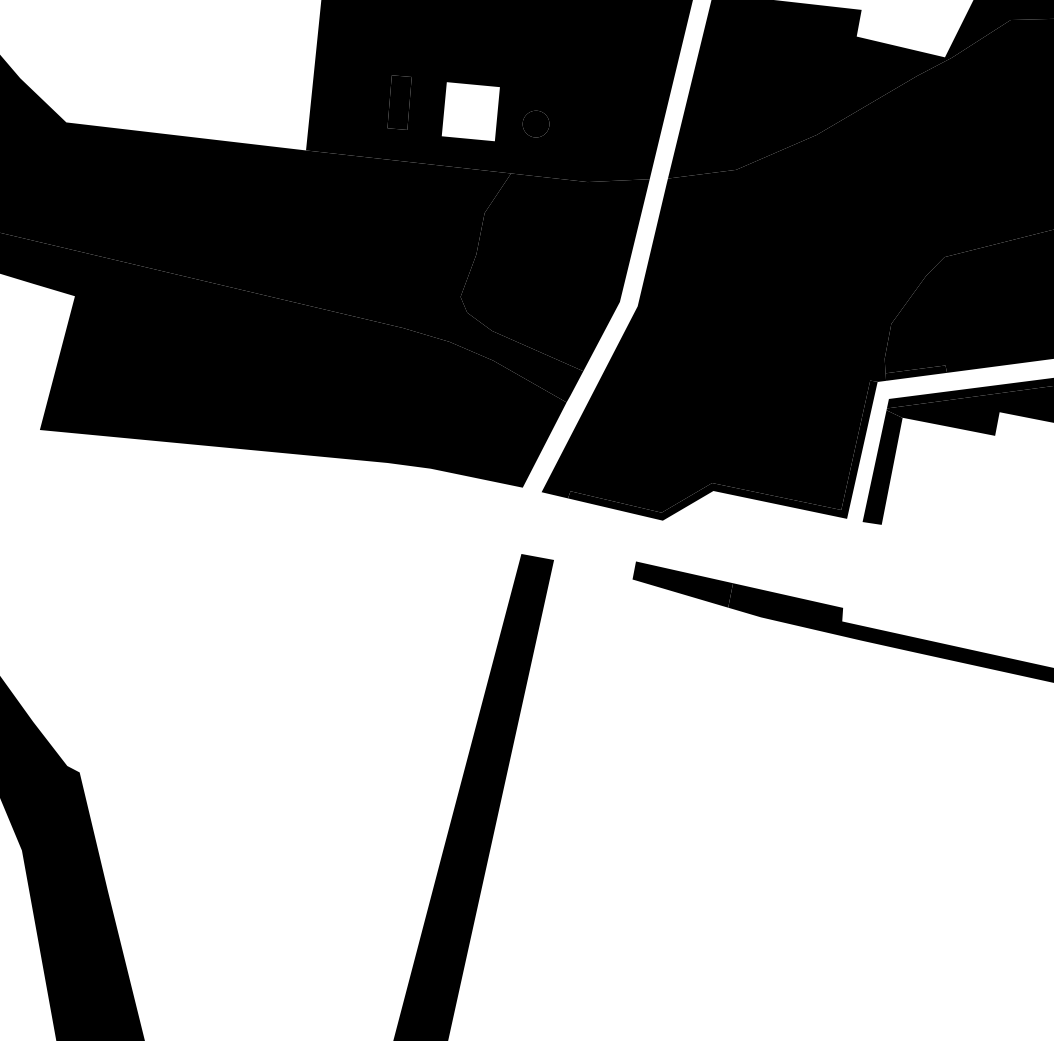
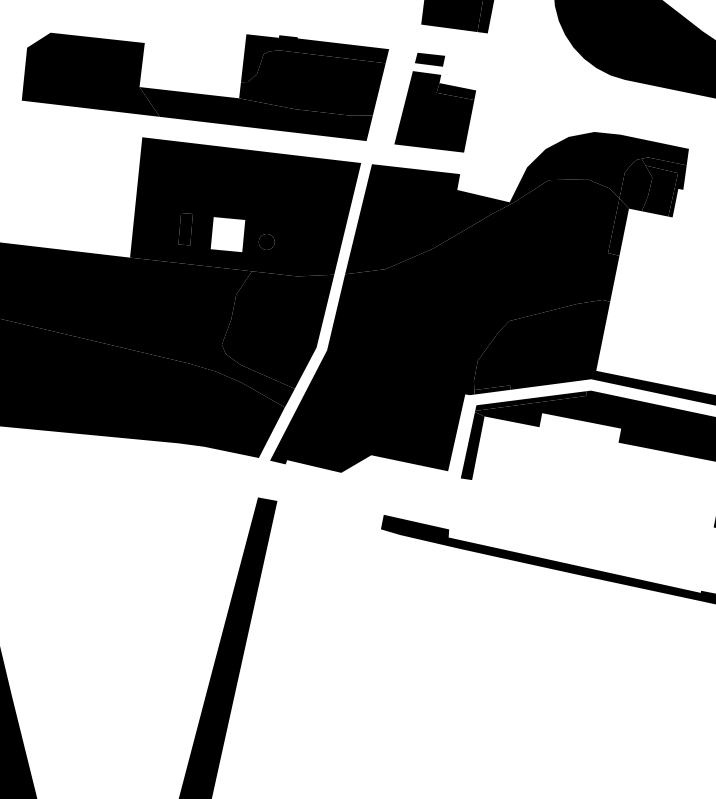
fill: (722, 449) -> (377, 435), removed
fill: (682, 584) -> (353, 515), removed

